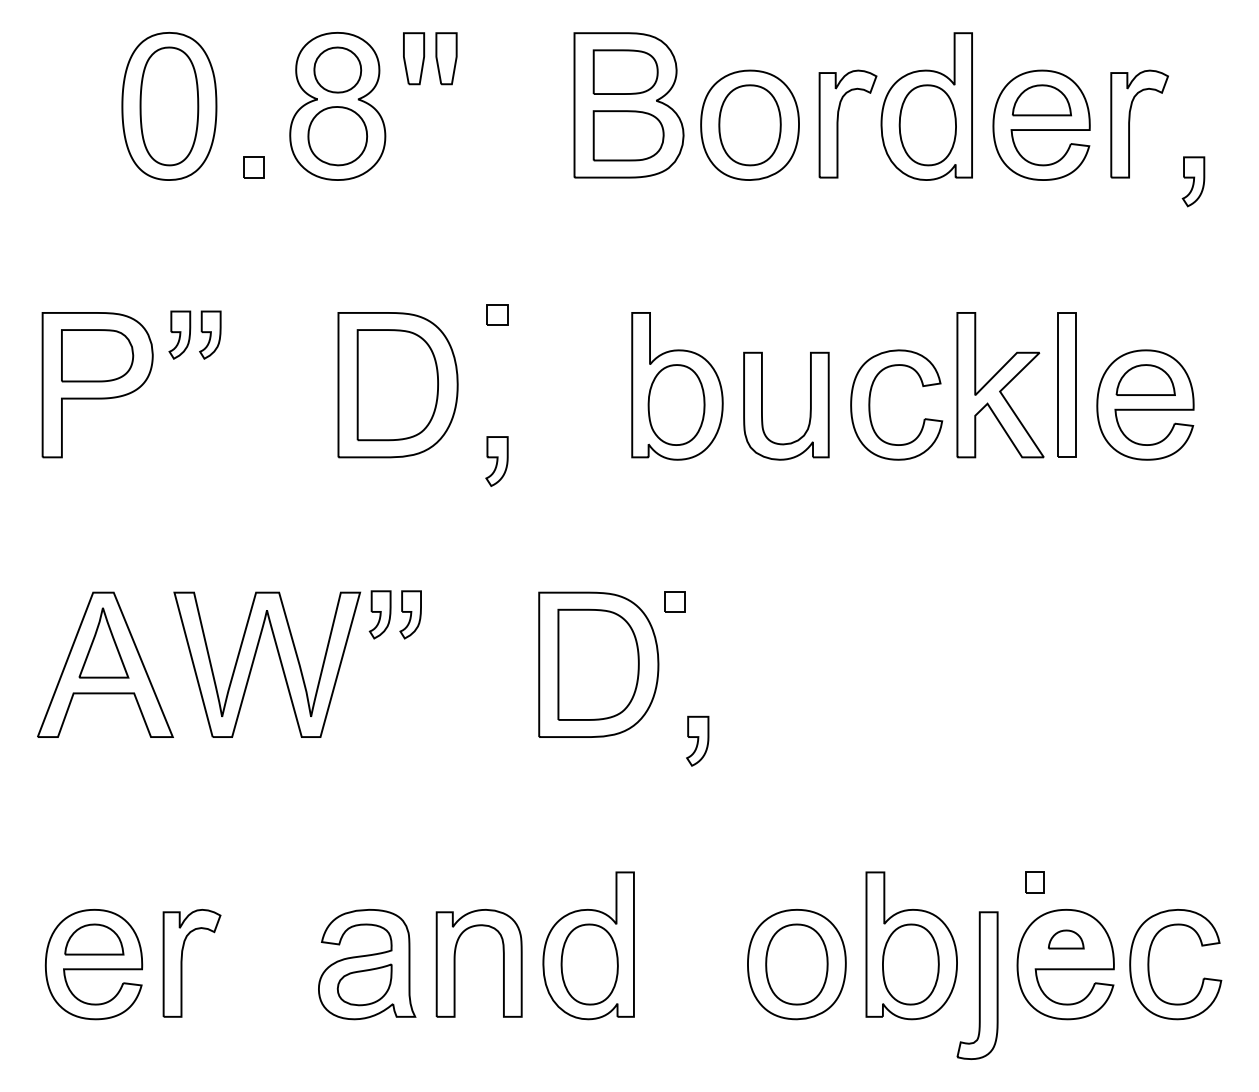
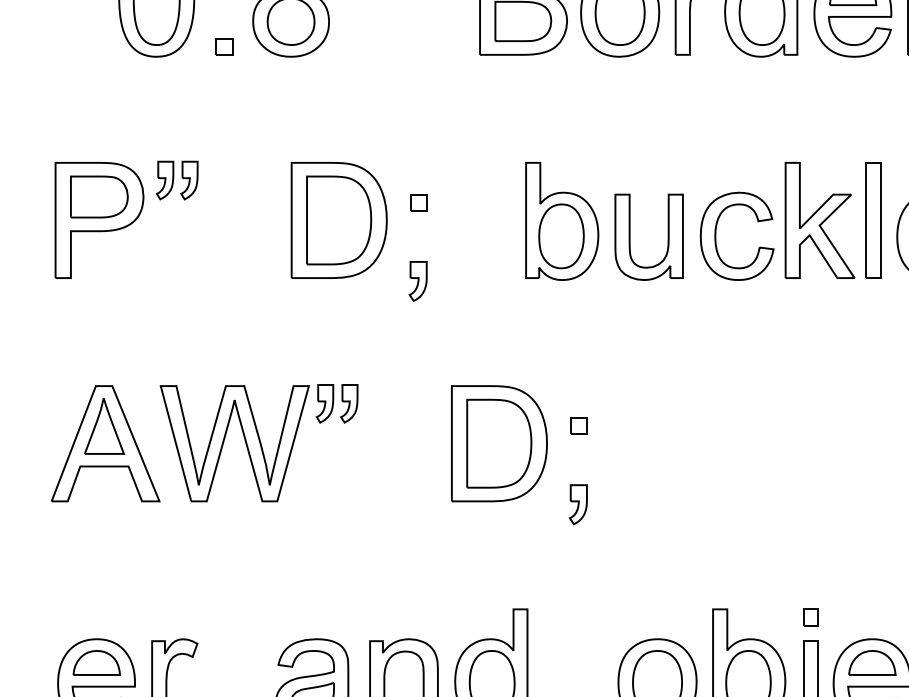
part: (497, 314) -> (418, 202), moved
part: (674, 601) -> (578, 425), moved
part: (1034, 882) -> (810, 617), moved
part: (1066, 939) -> (872, 662), size x1.67

